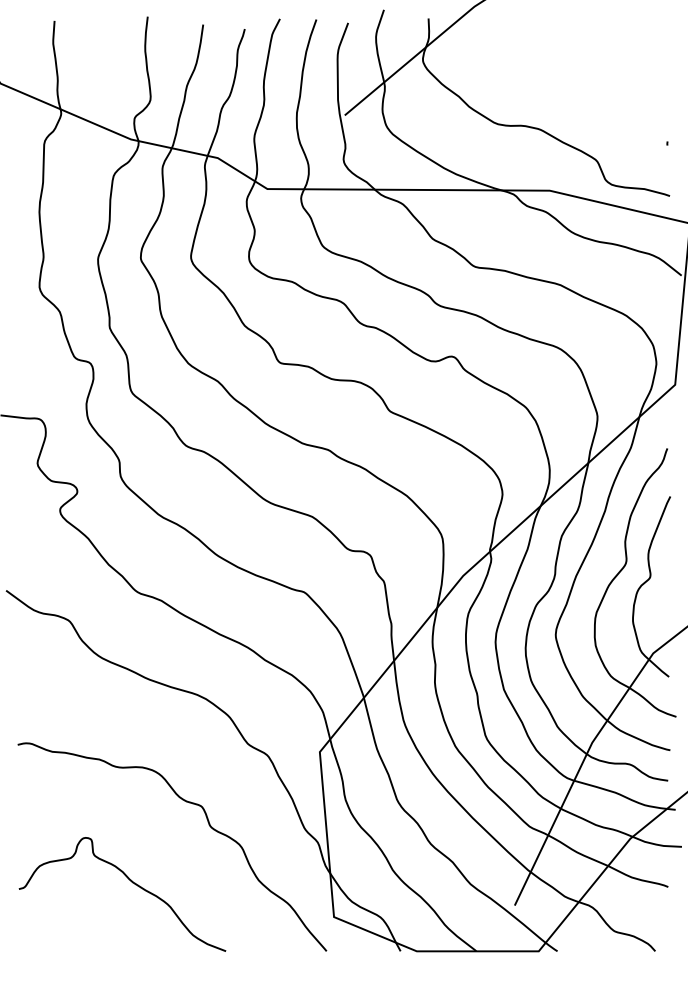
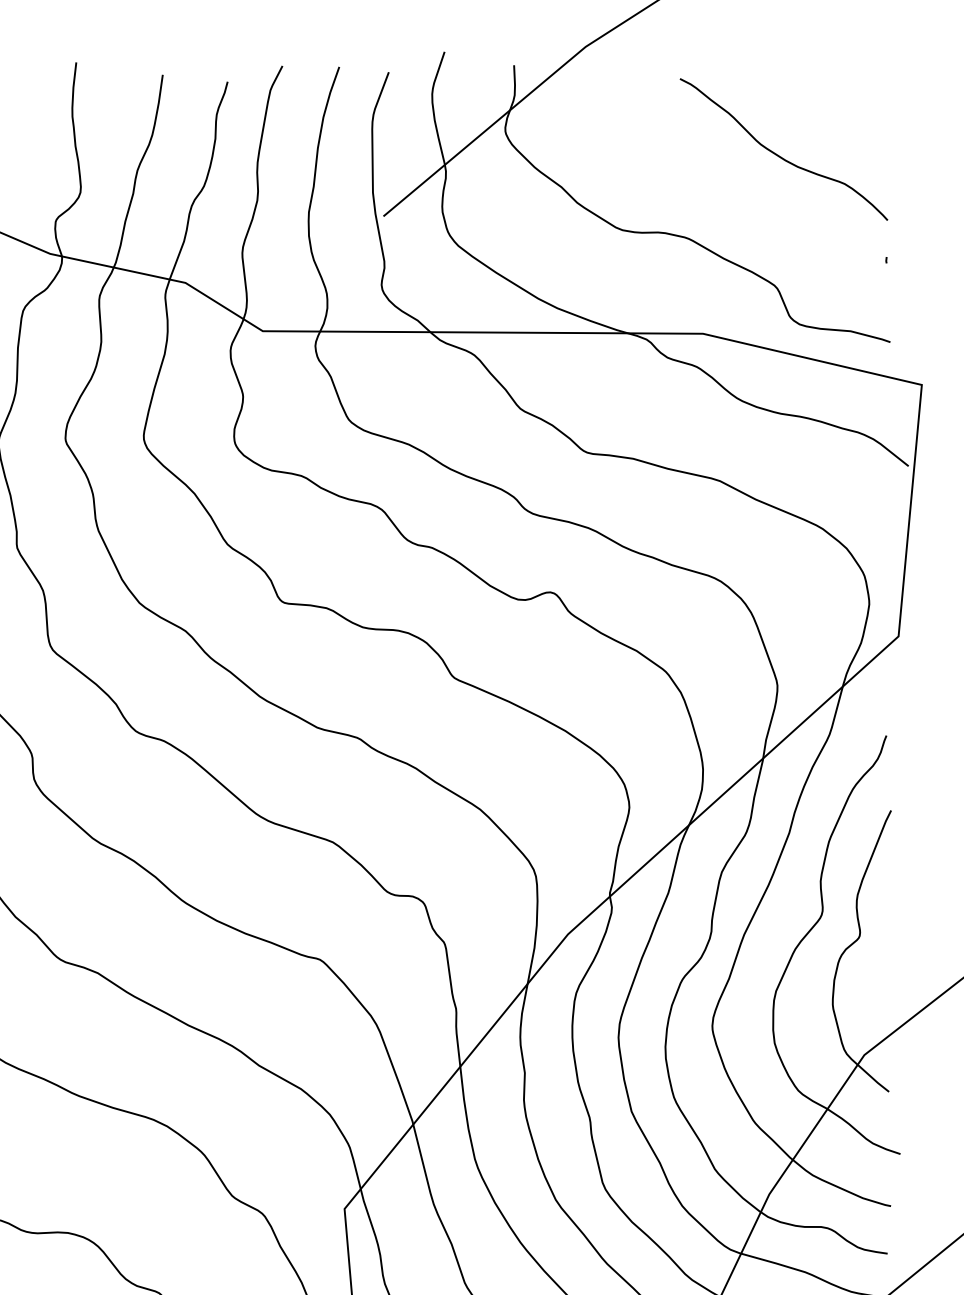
curve: (598, 75) -> (779, 154), added

